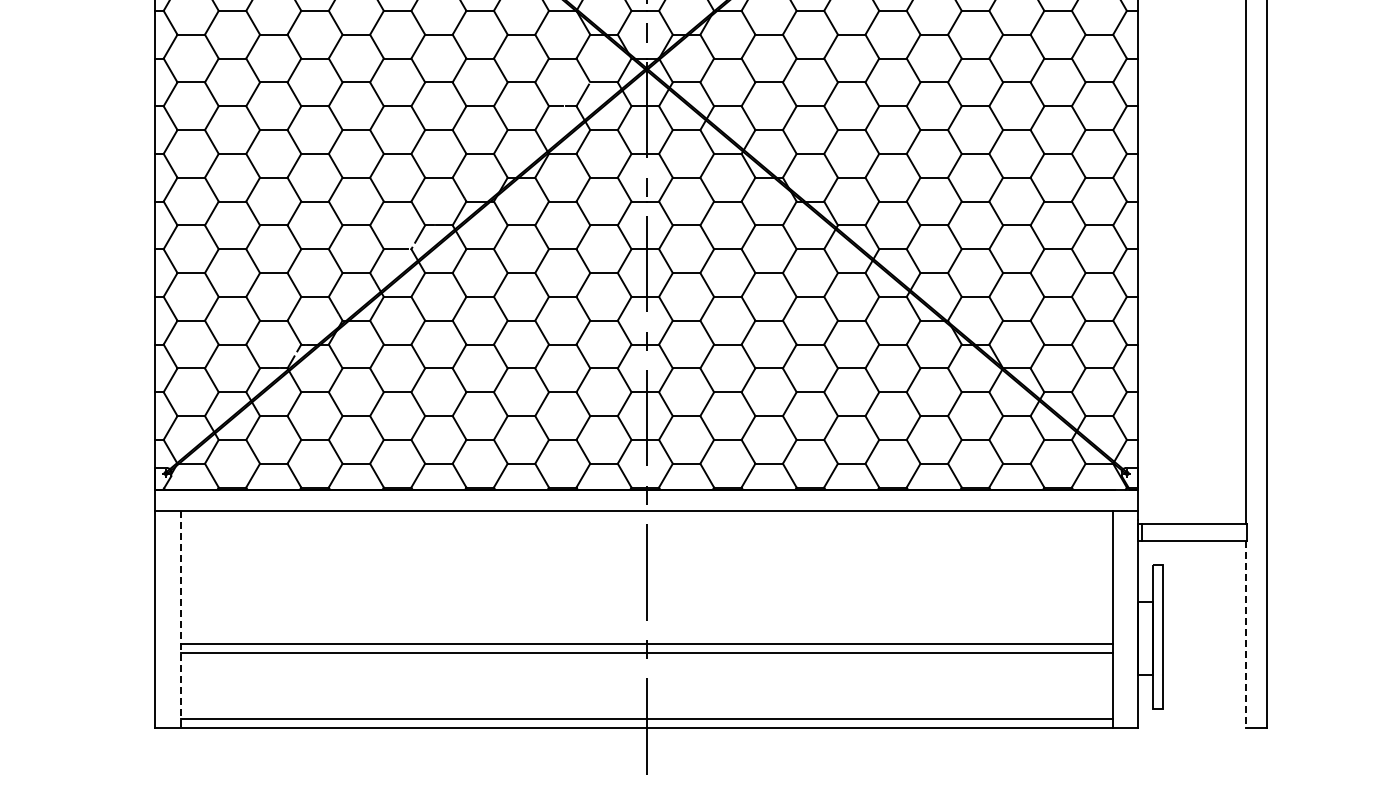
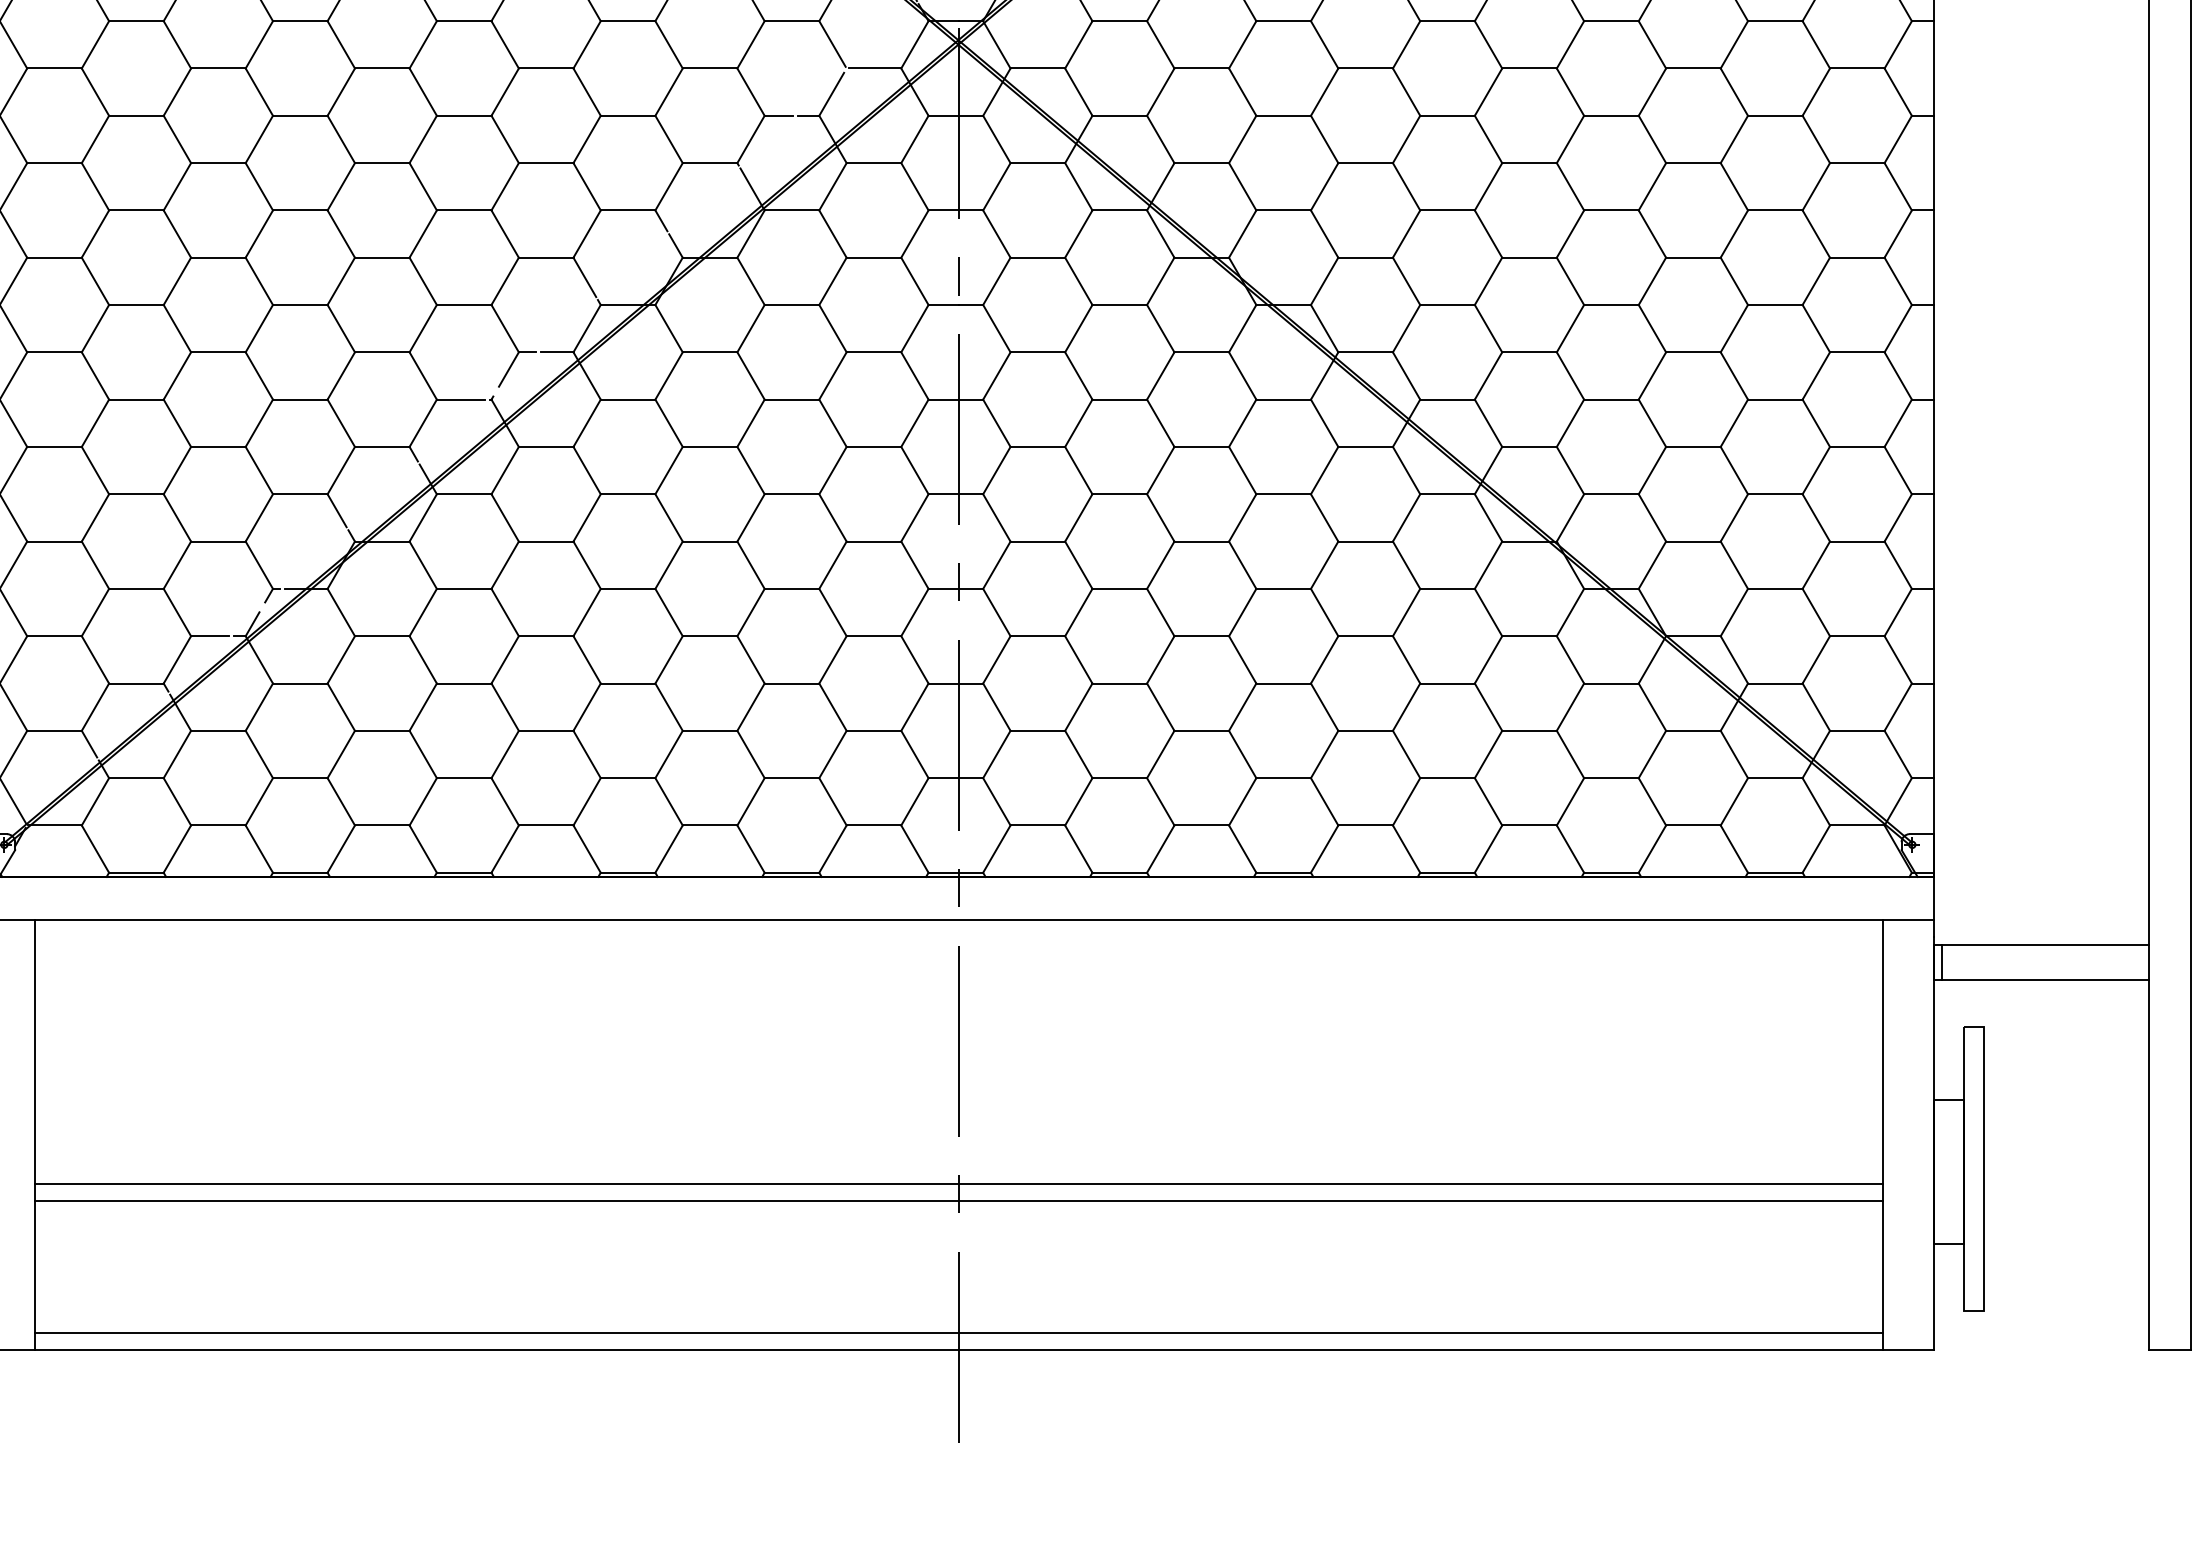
line: (181, 620) -> (35, 1136), dashed -> solid
line: (1246, 635) -> (2149, 1166), dashed -> solid

